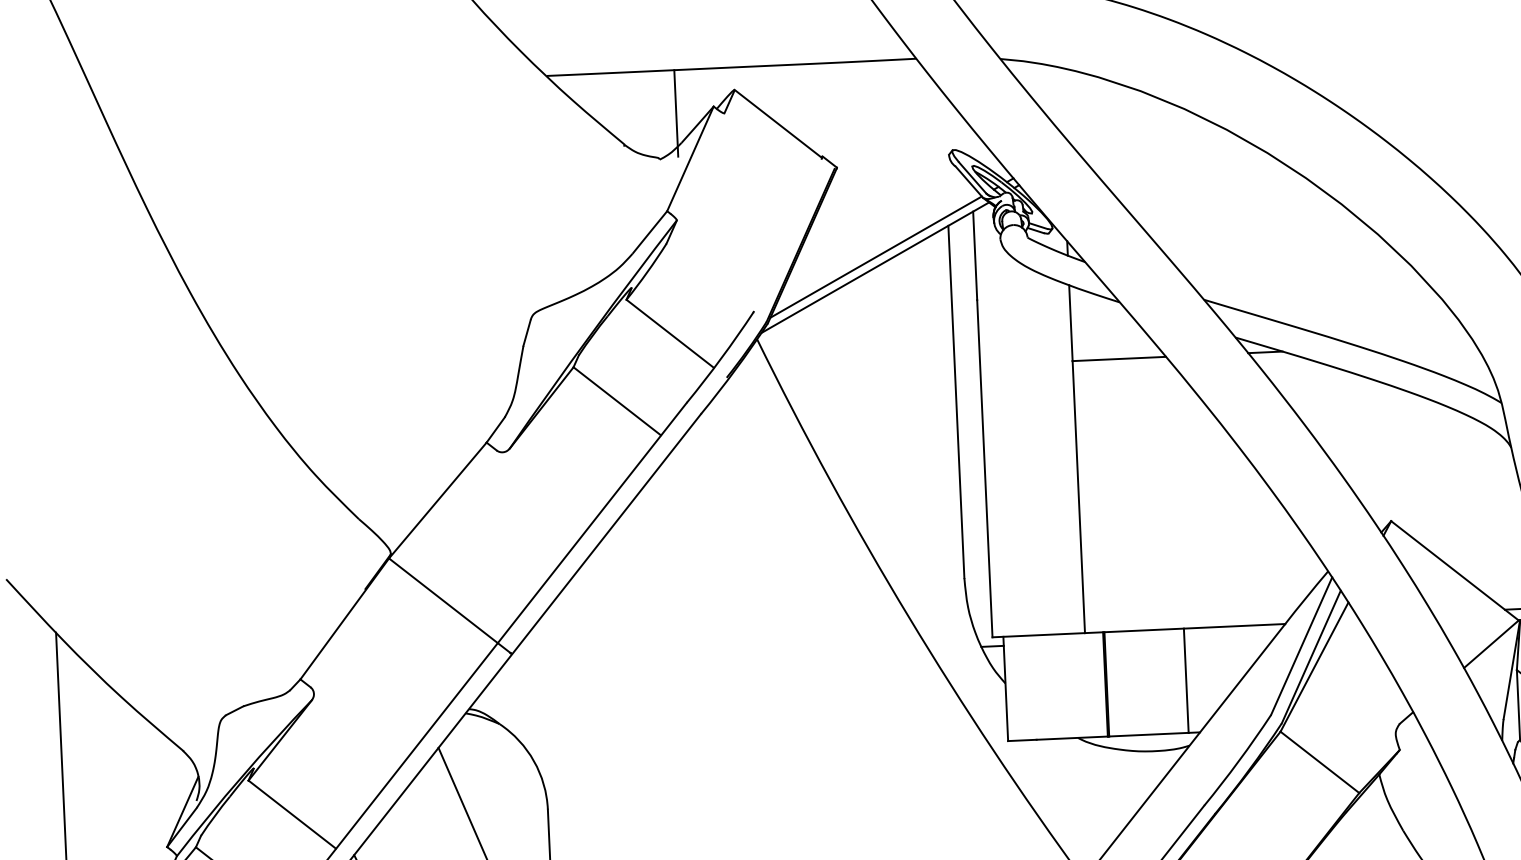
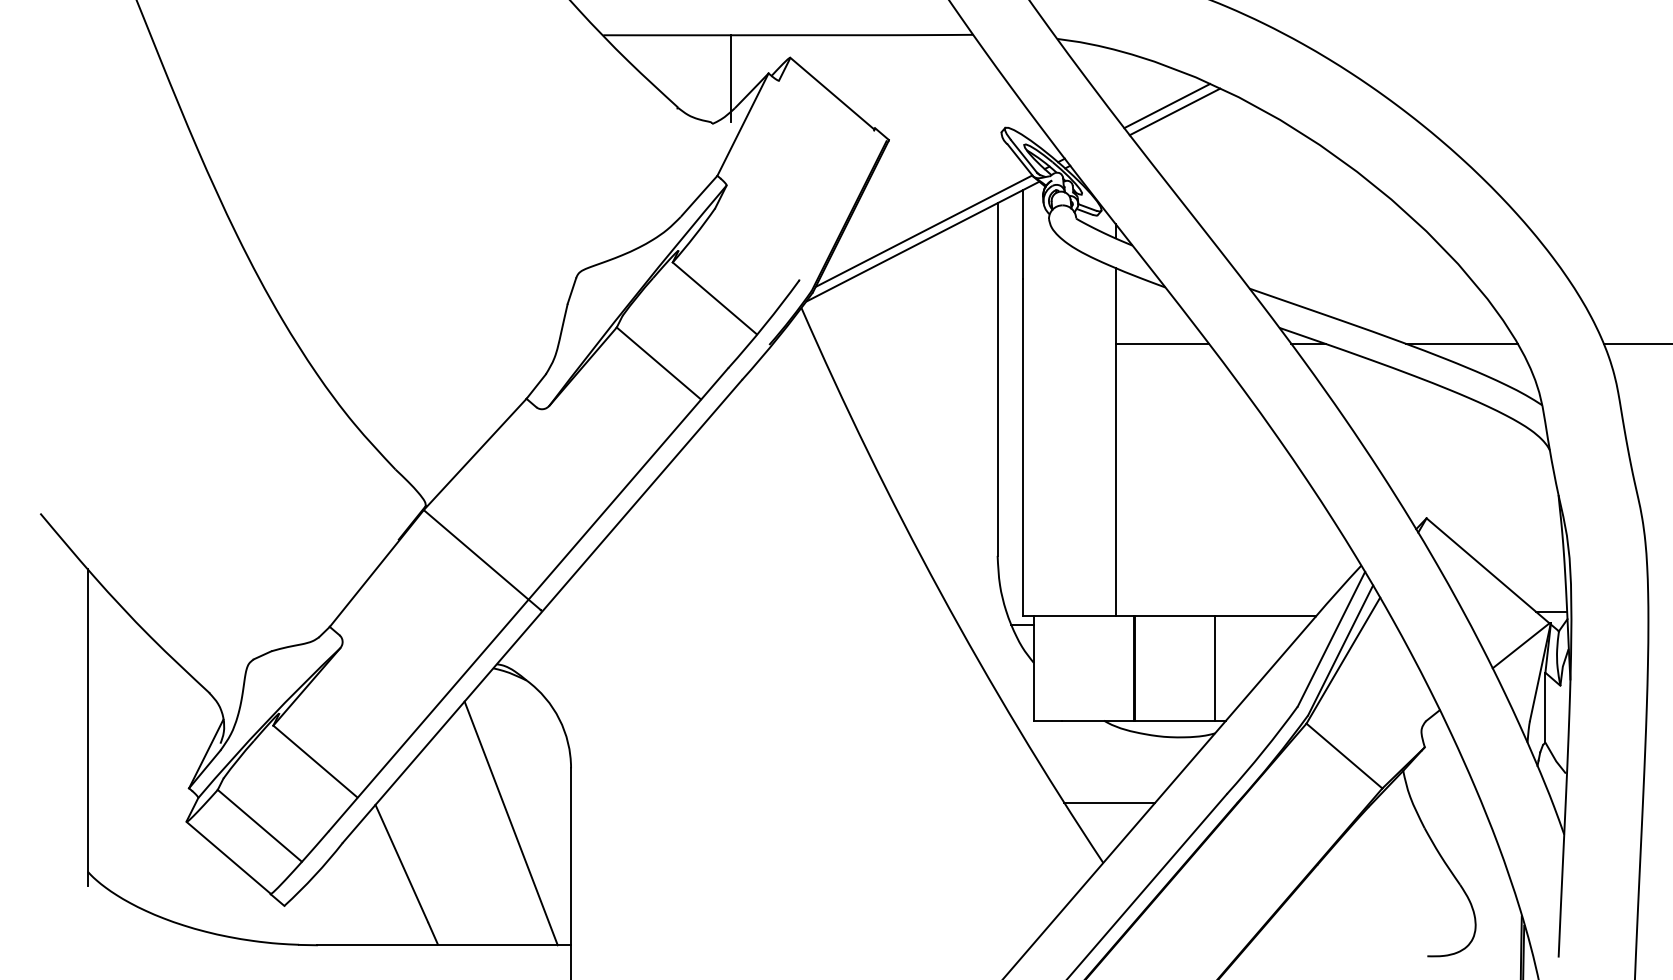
line: (1113, 120) -> (1167, 105), added
line: (1120, 126) -> (1174, 111), added
line: (1418, 344) -> (1461, 343), added
line: (1087, 819) -> (1109, 802), added

